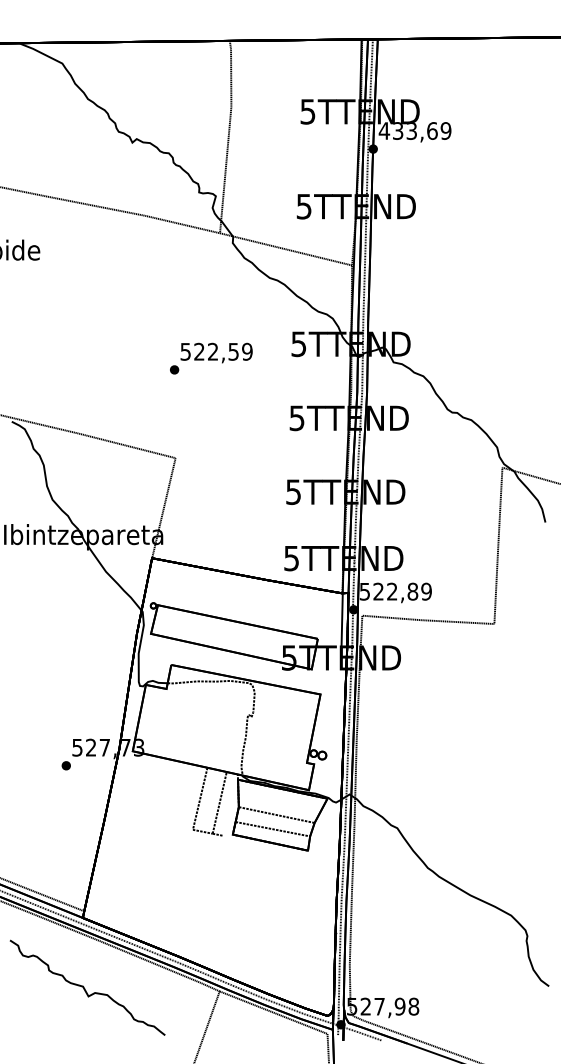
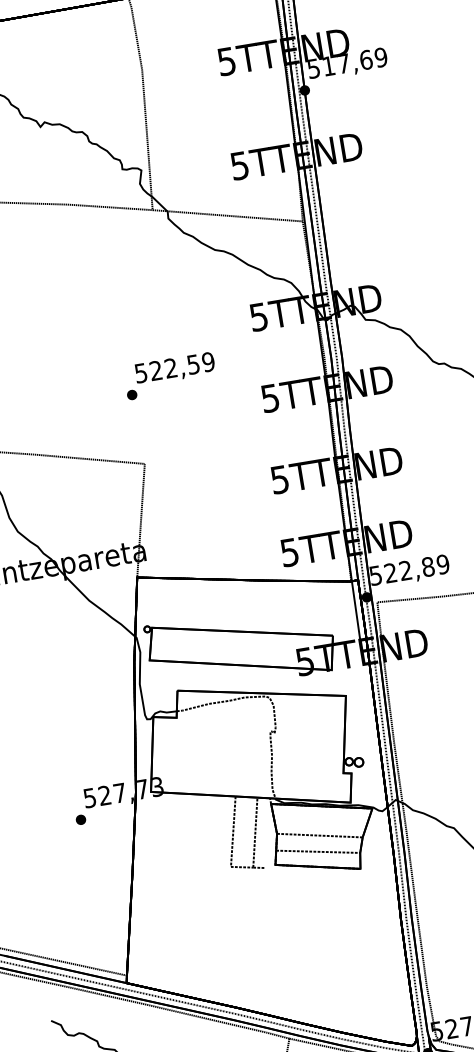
text: (397, 130) -> (327, 65), 433,69 -> 517,69
text: (211, 358) -> (170, 375), moved

